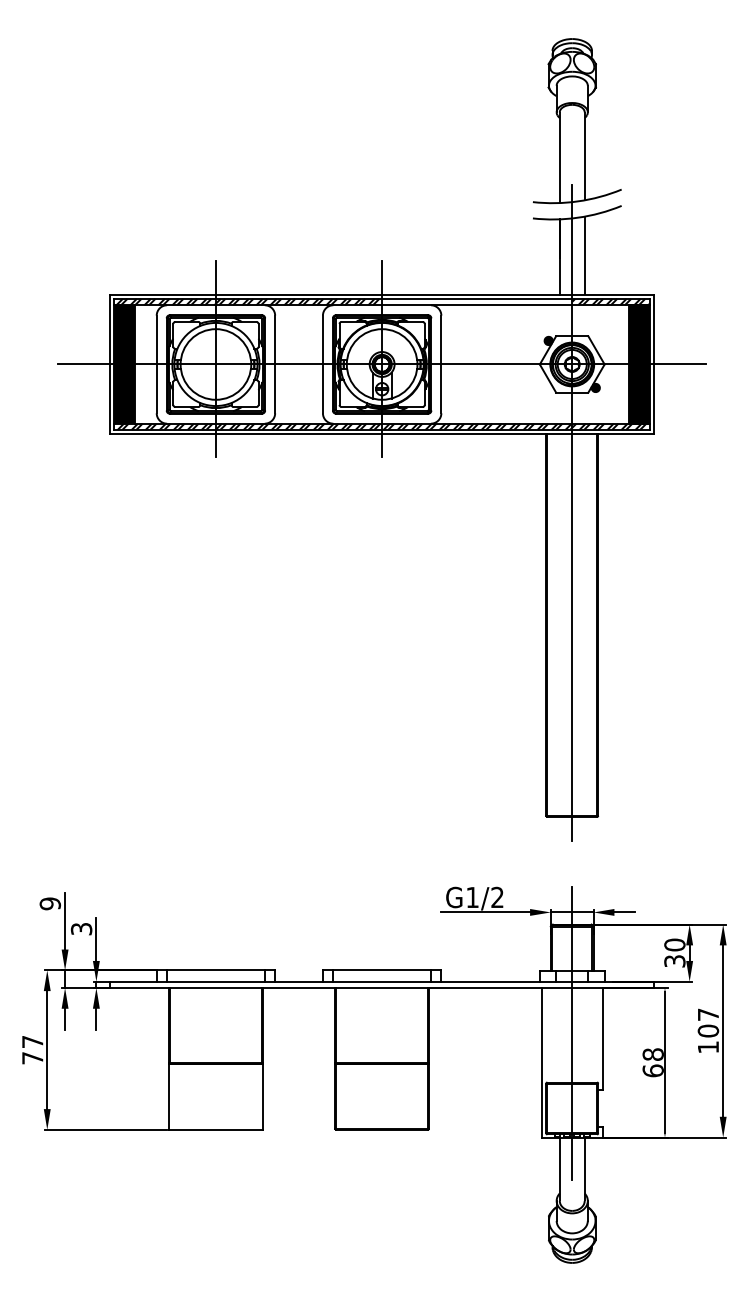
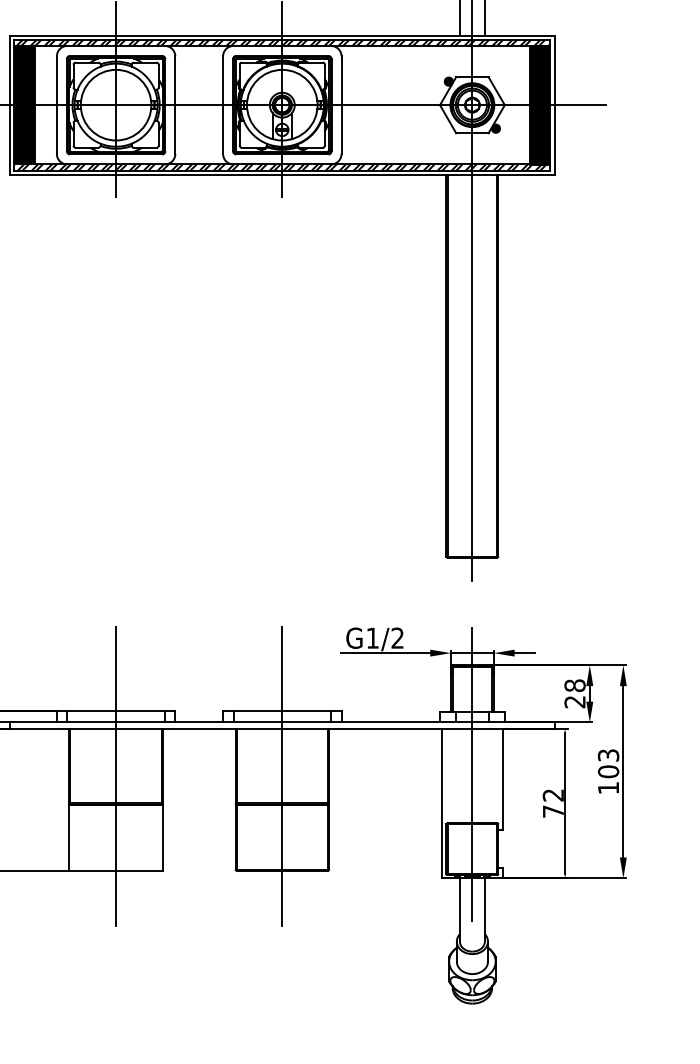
hatch: (477, 302) -> (377, 43), added
text: (674, 952) -> (574, 693), 30 -> 28
text: (708, 1014) -> (608, 755), 107 -> 103
line: (215, 1035) -> (115, 776), added
line: (382, 1035) -> (282, 776), added
text: (652, 1062) -> (552, 803), 68 -> 72

